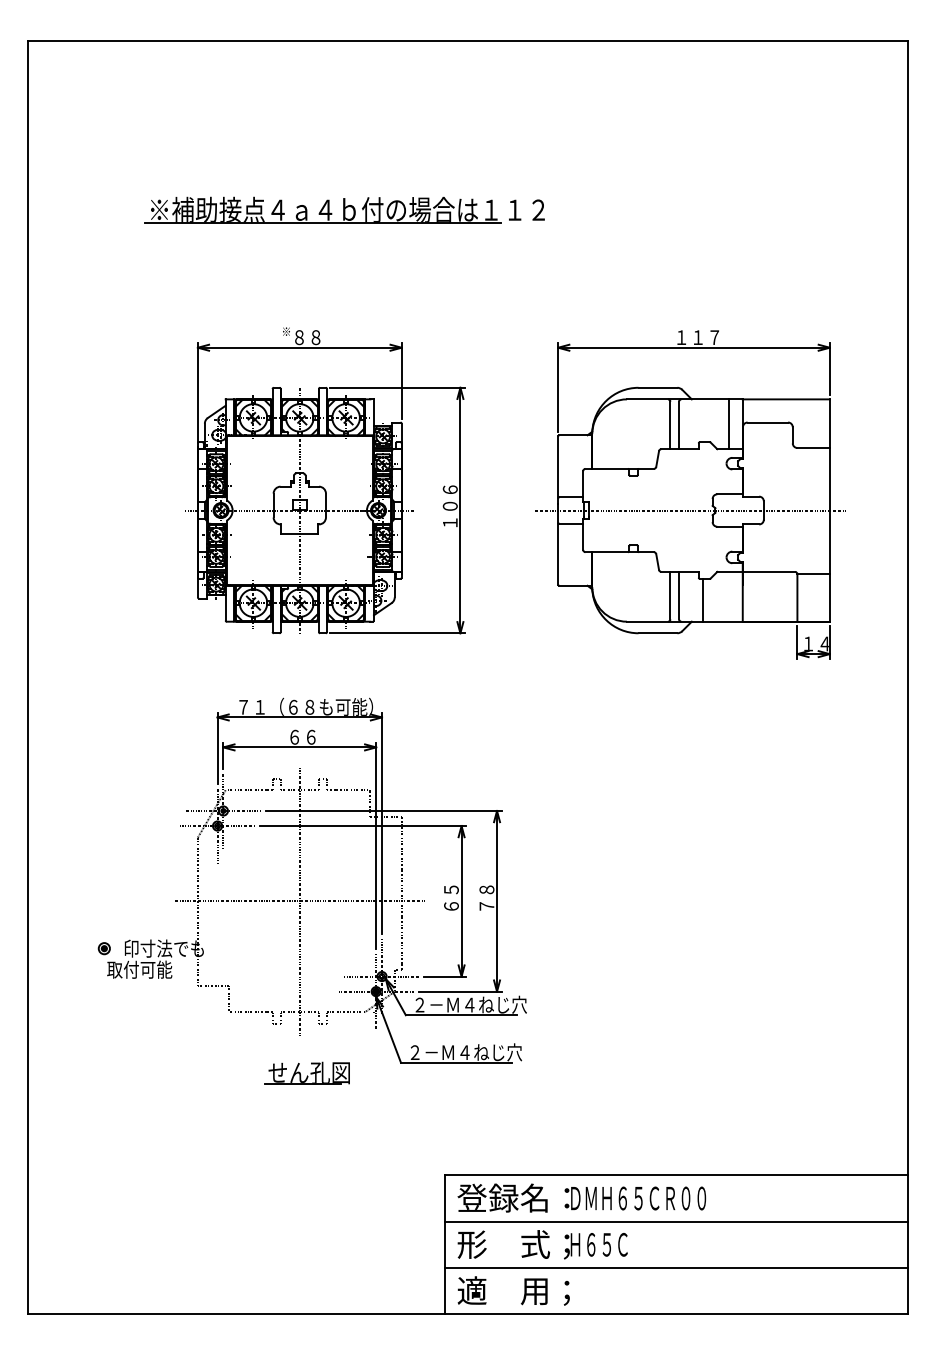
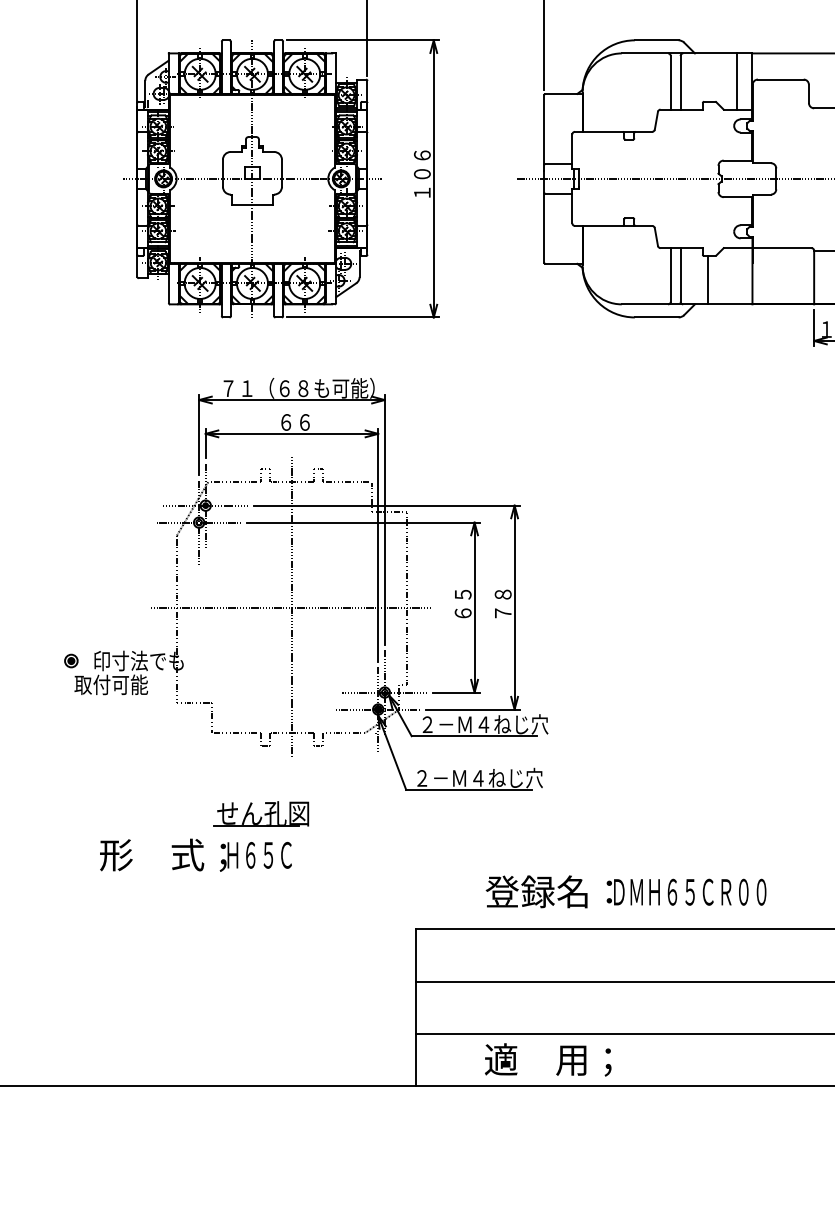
part: (300, 880) -> (292, 584), moved
text: (581, 1197) -> (625, 891), moved
text: (542, 1244) -> (195, 855), moved
text: (513, 1290) -> (547, 1059), moved

